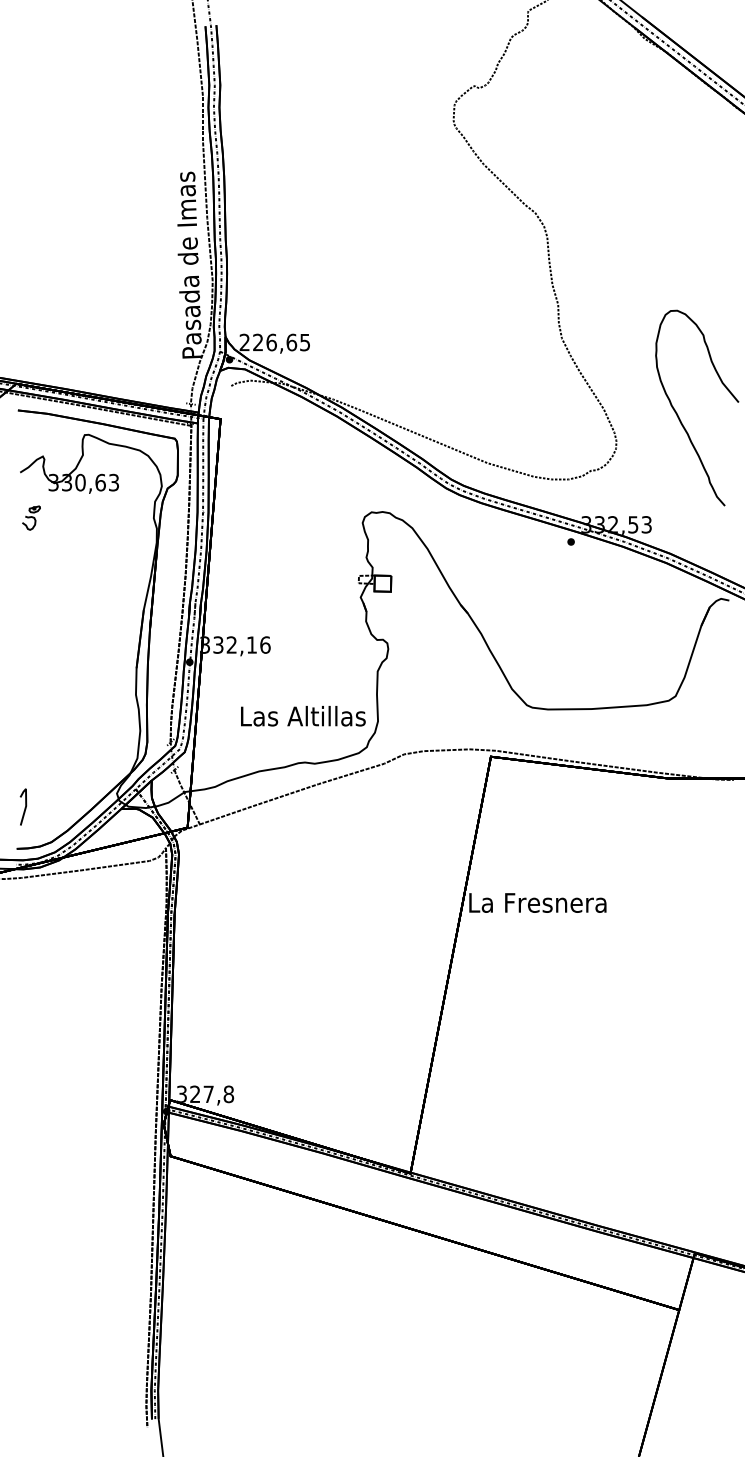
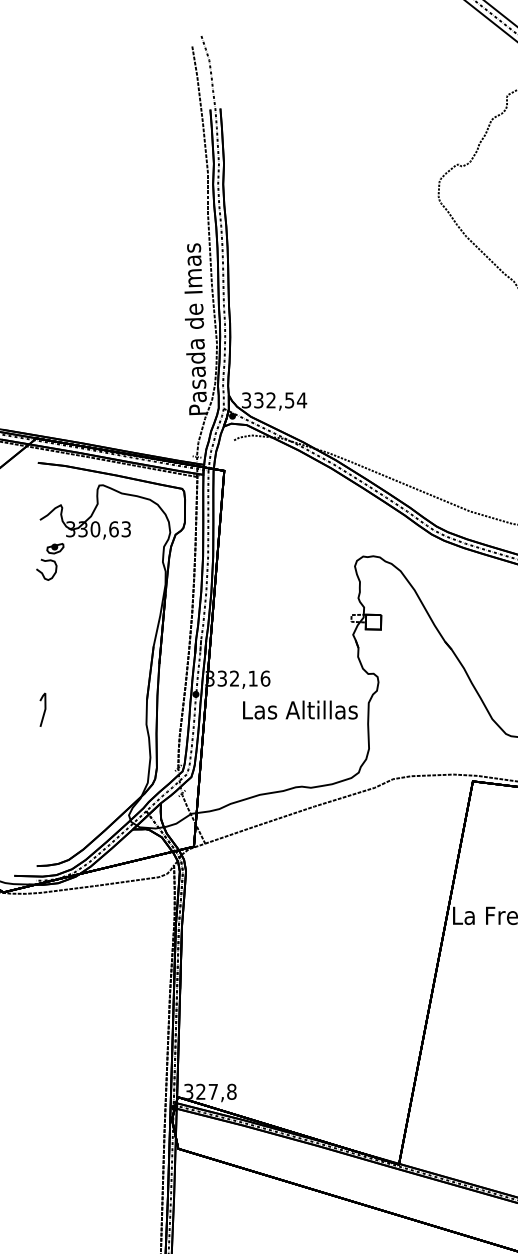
text: (274, 342) -> (273, 400), 226,65 -> 332,54
part: (31, 517) -> (50, 561), size x1.67
text: (303, 716) -> (300, 710), moved
line: (24, 807) -> (43, 710), moved

